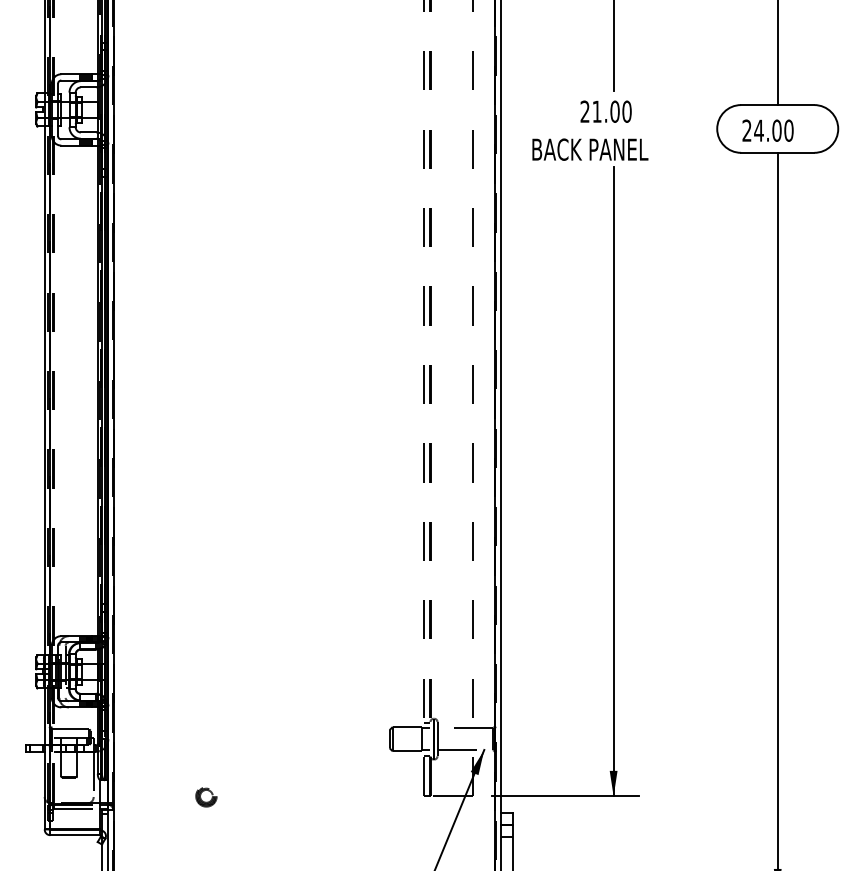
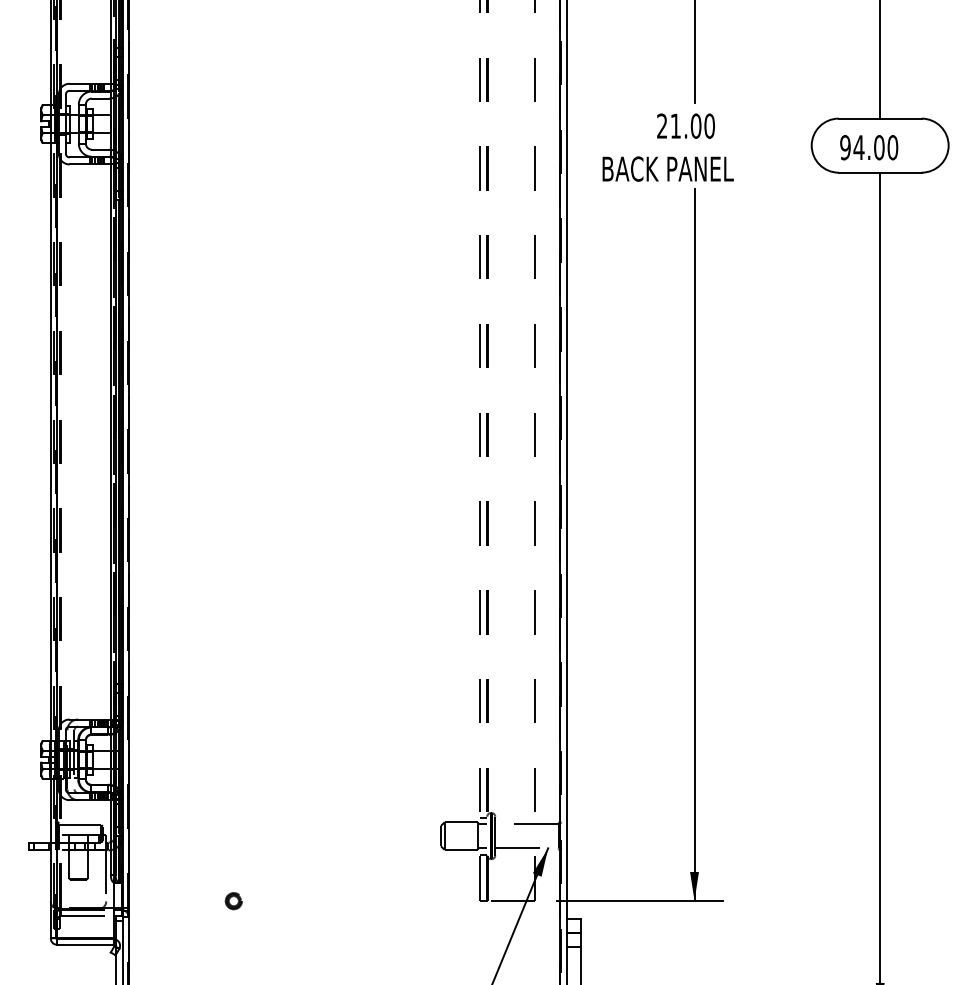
text: (747, 130) -> (845, 147), 24.00 -> 94.00
part: (206, 796) -> (233, 901), size x0.7

